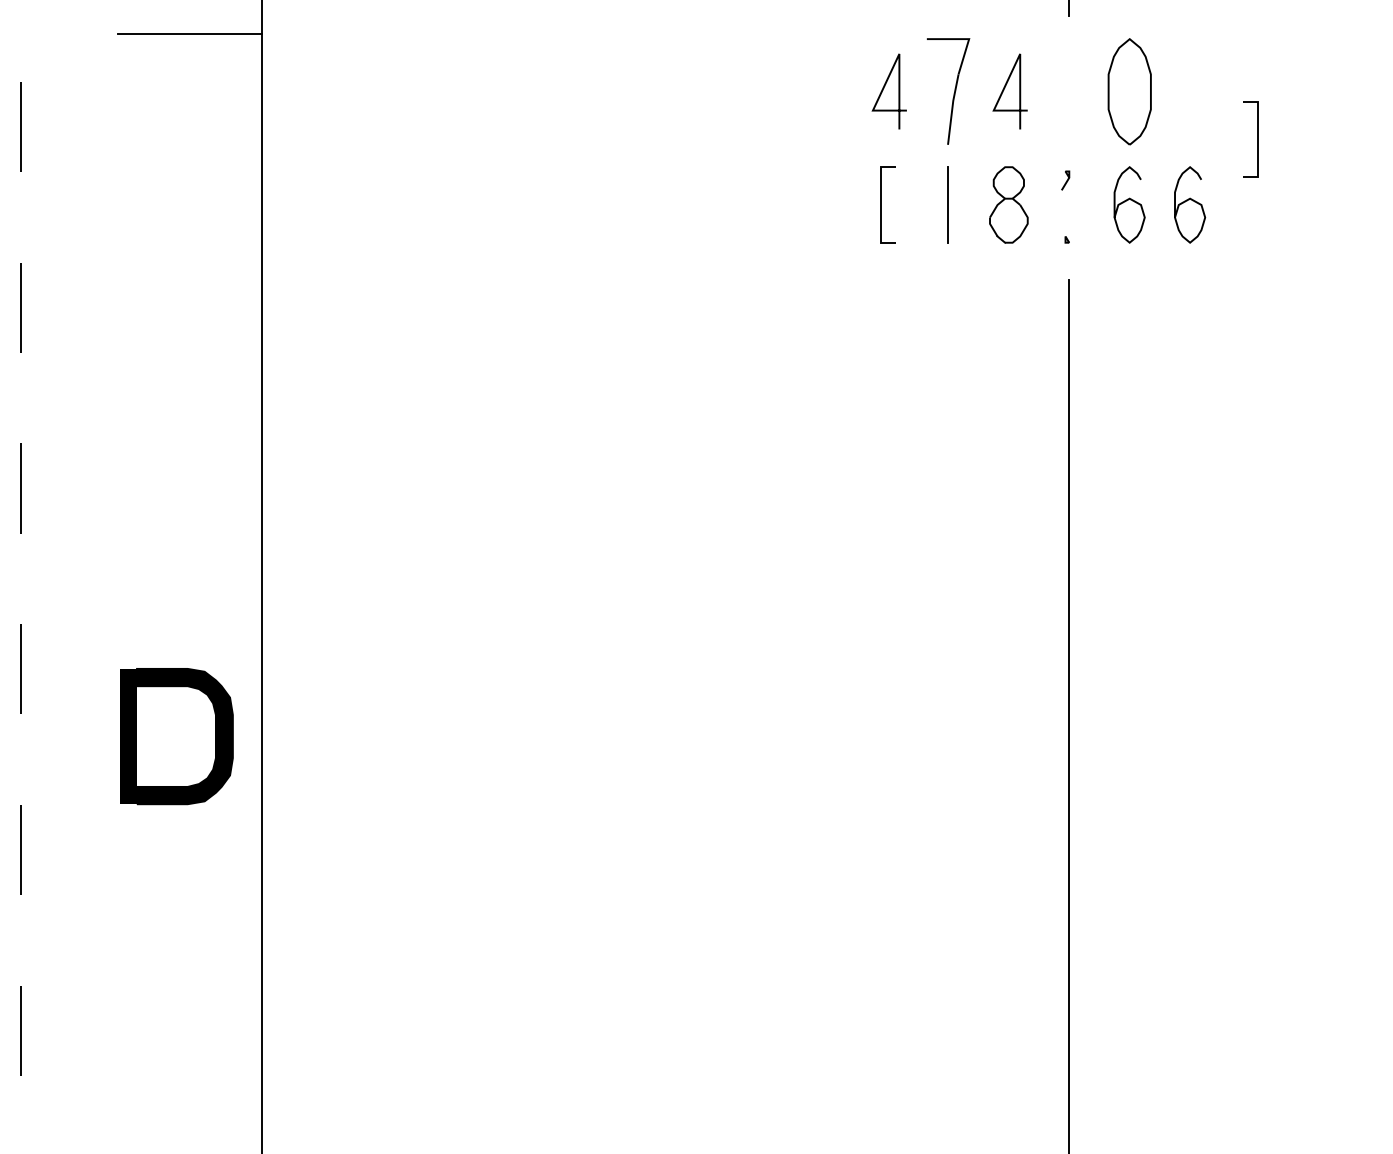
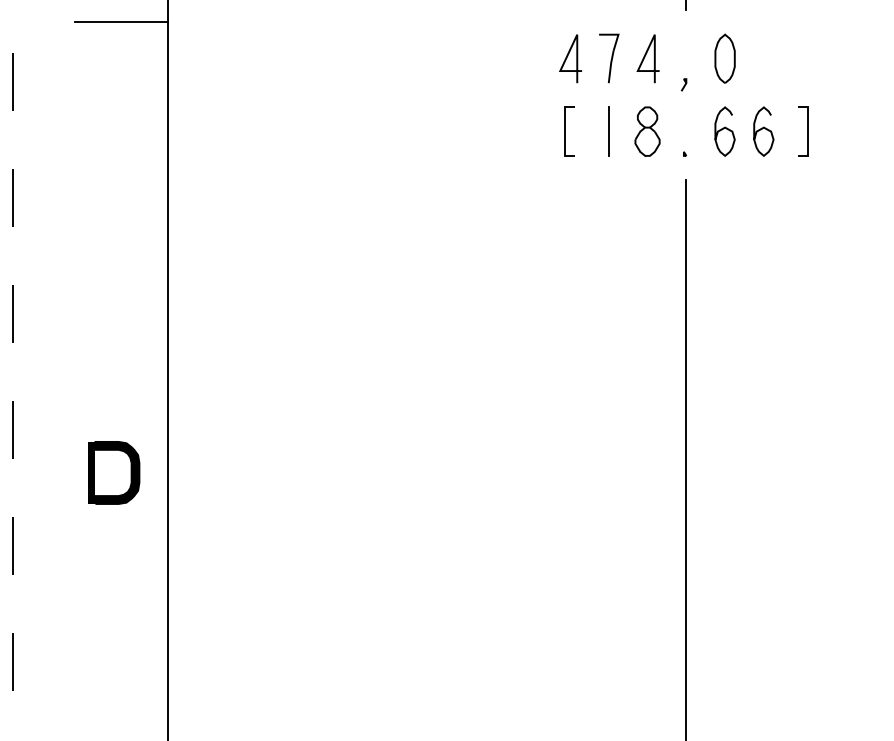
part: (949, 91) -> (609, 58), size x0.71
part: (1128, 91) -> (724, 58), size x0.71
line: (1258, 139) -> (807, 131), moved
line: (1066, 179) -> (684, 84), moved
part: (178, 735) -> (114, 472), size x0.71

